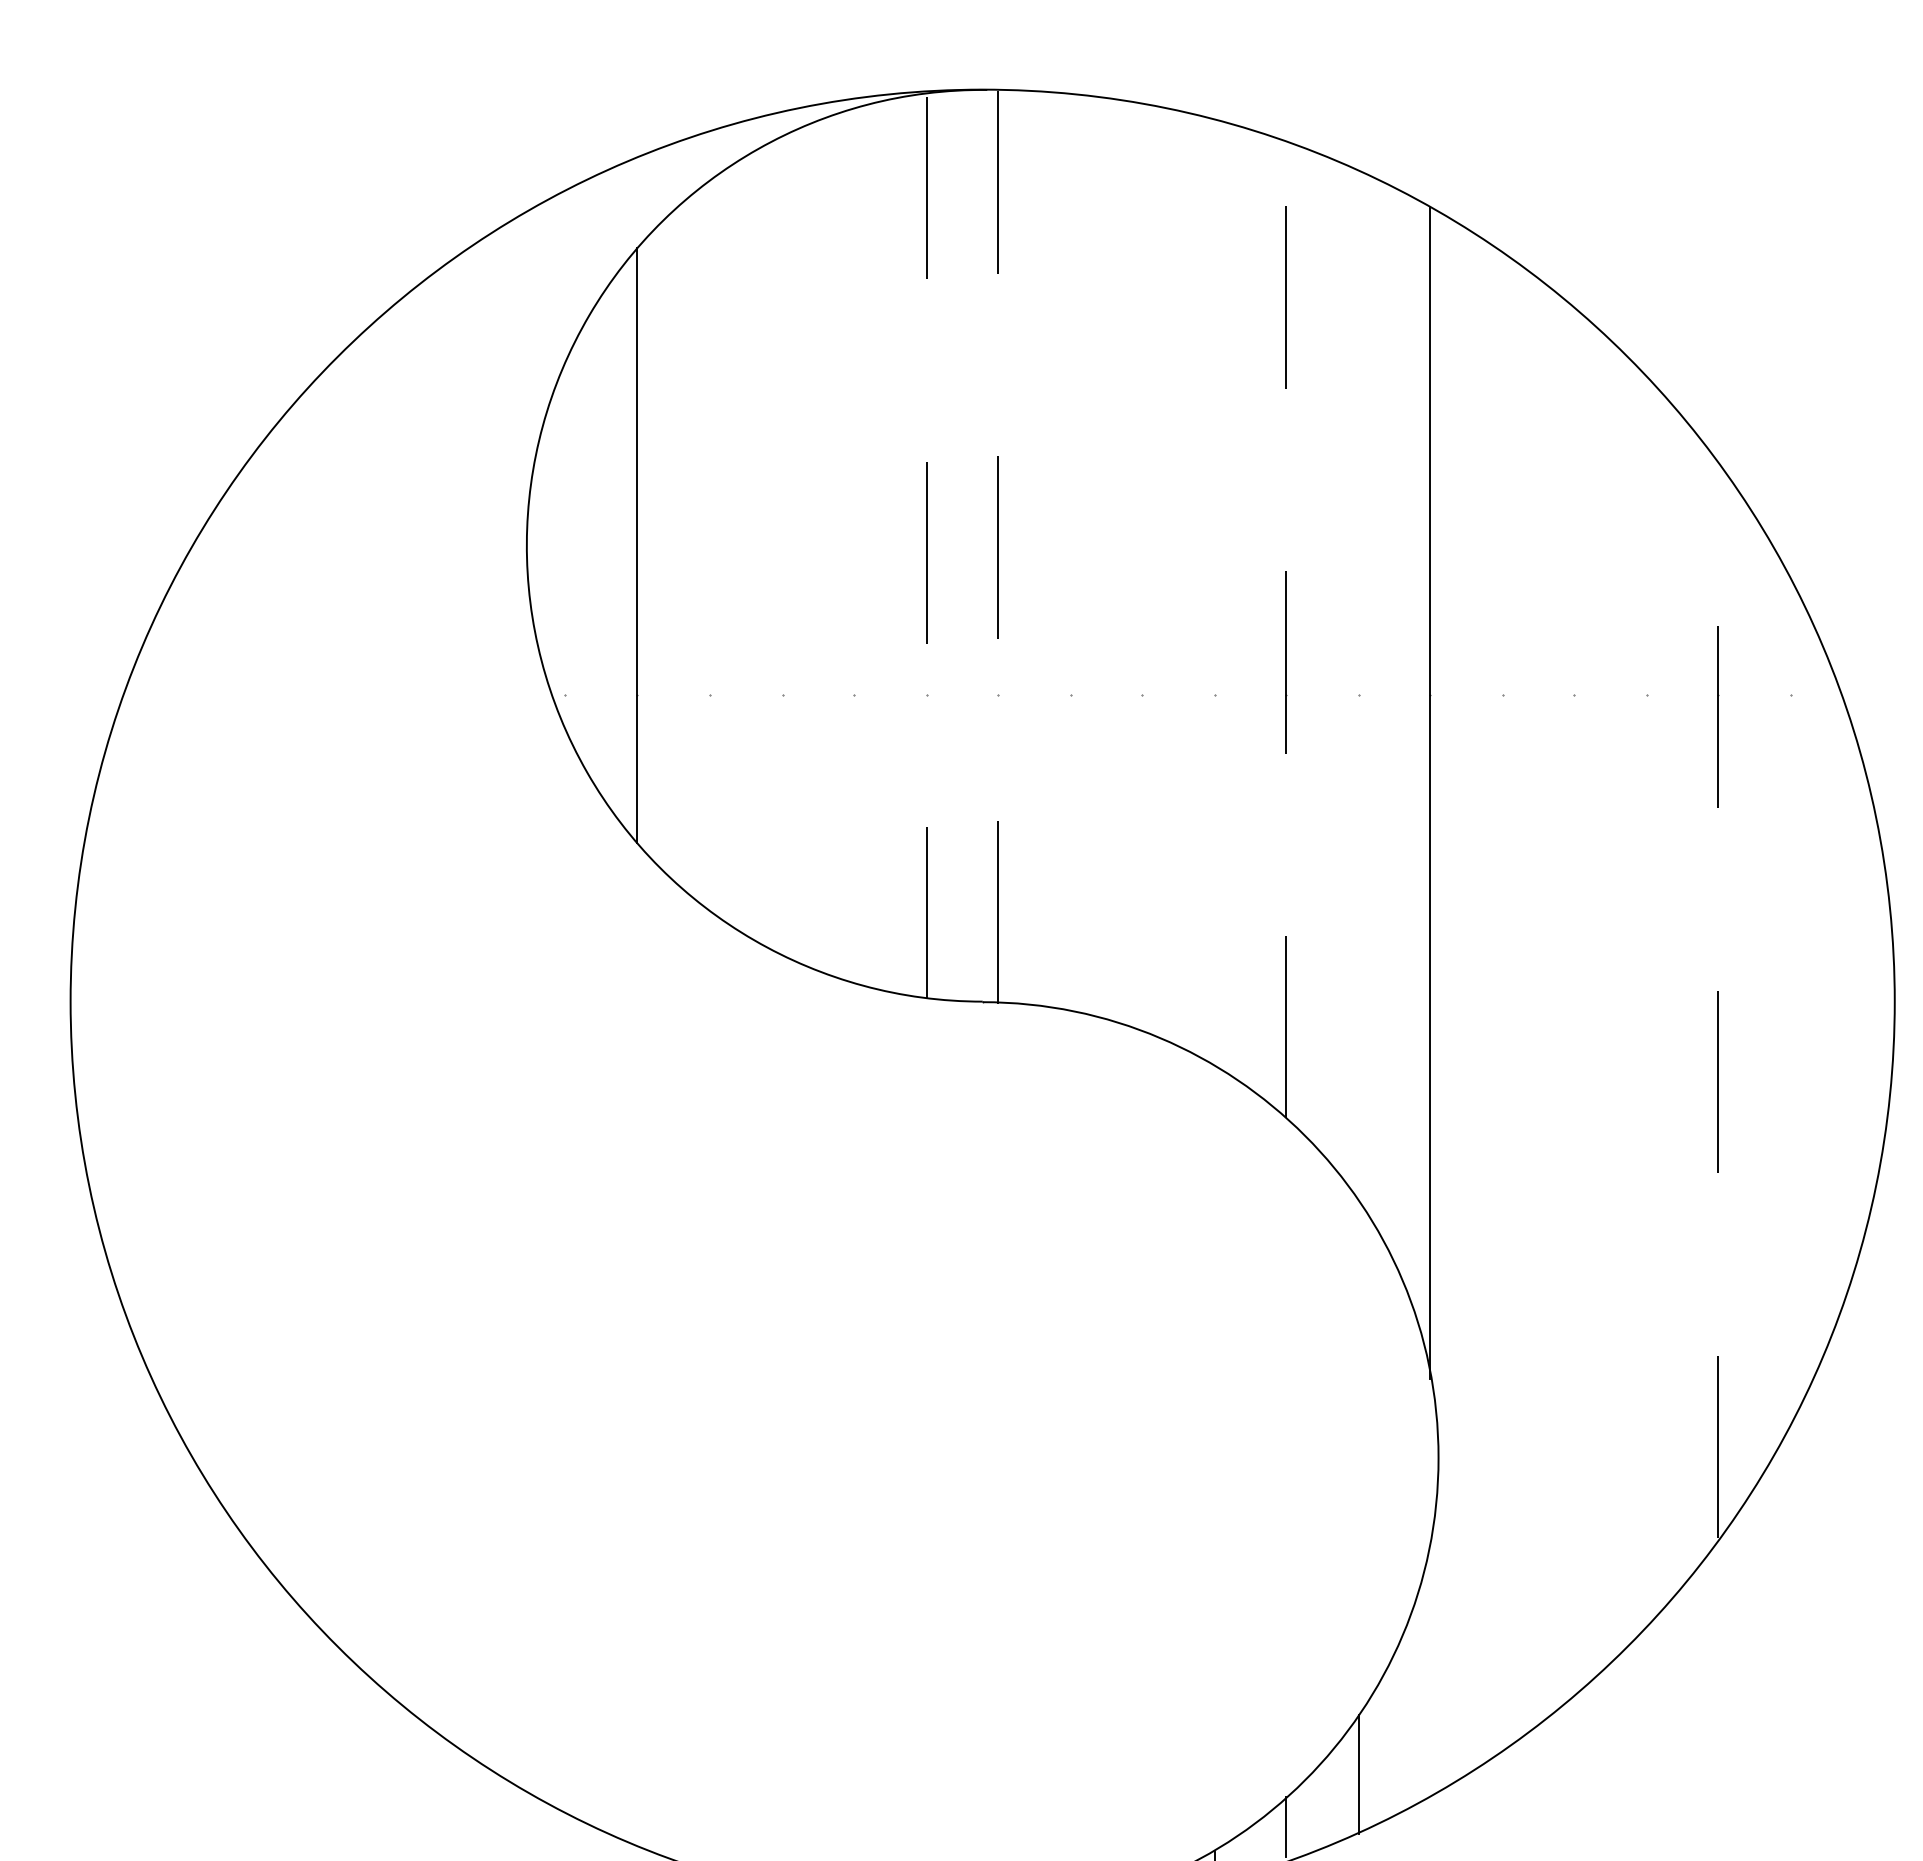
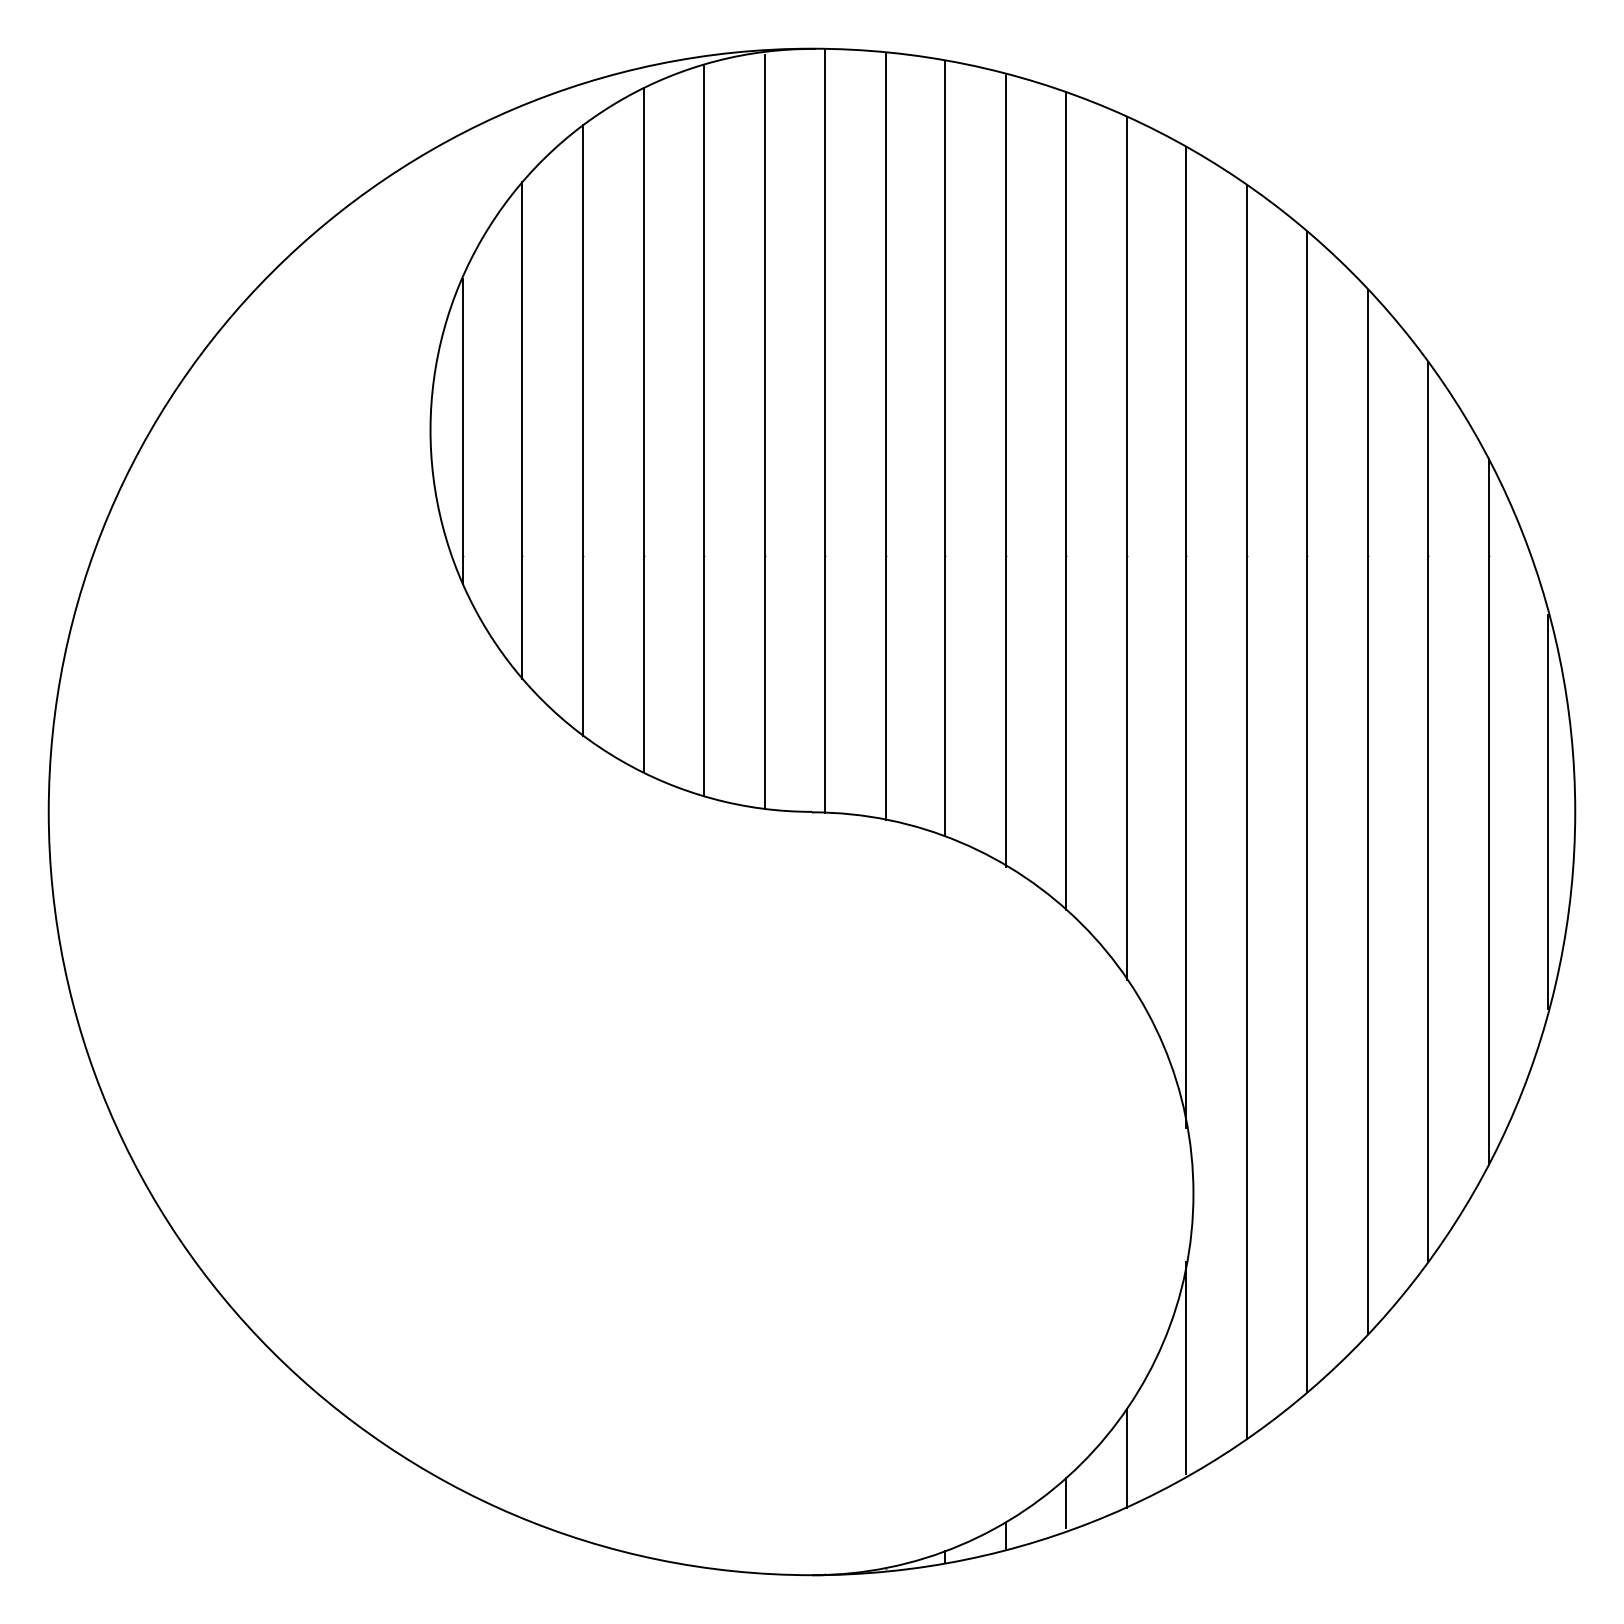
line: (565, 545) -> (462, 430), added
line: (709, 545) -> (583, 430), added
line: (782, 545) -> (644, 430), added
line: (854, 545) -> (704, 430), added
line: (997, 547) -> (824, 431), dashed -> solid
line: (927, 548) -> (765, 432), dashed -> solid
line: (1070, 553) -> (885, 436), added
line: (1142, 567) -> (945, 448), added
line: (1215, 593) -> (1006, 470), added
line: (1285, 629) -> (1065, 500), dashed -> solid
line: (1358, 686) -> (1126, 548), added
line: (1573, 1001) -> (1306, 811), added
line: (1647, 1001) -> (1368, 811), added
line: (1718, 1001) -> (1427, 811), dashed -> solid
line: (1791, 1001) -> (1488, 811), added
line: (1862, 1001) -> (1548, 811), added
line: (1503, 1002) -> (1247, 812), added
line: (1430, 1666) -> (1186, 1368), added

